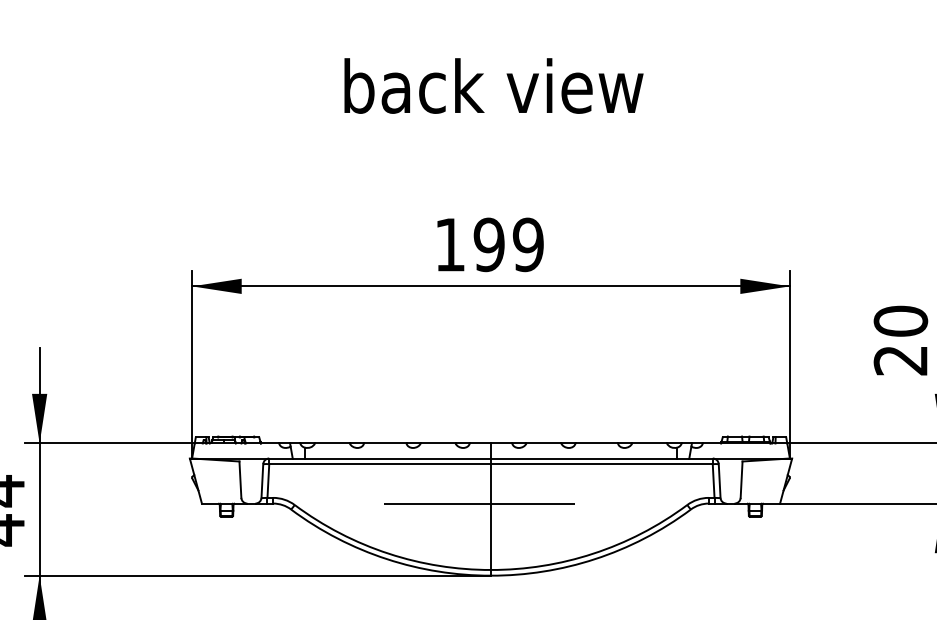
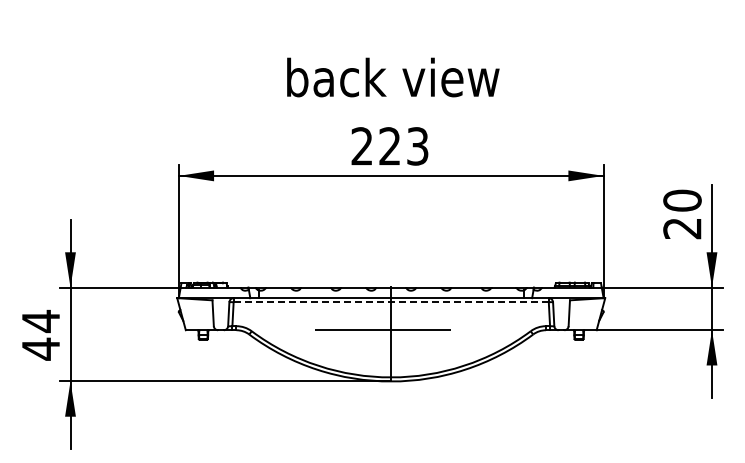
text: (494, 85) -> (393, 77), moved
text: (488, 244) -> (389, 146), 199 -> 223
line: (491, 464) -> (391, 302), solid -> dashed

